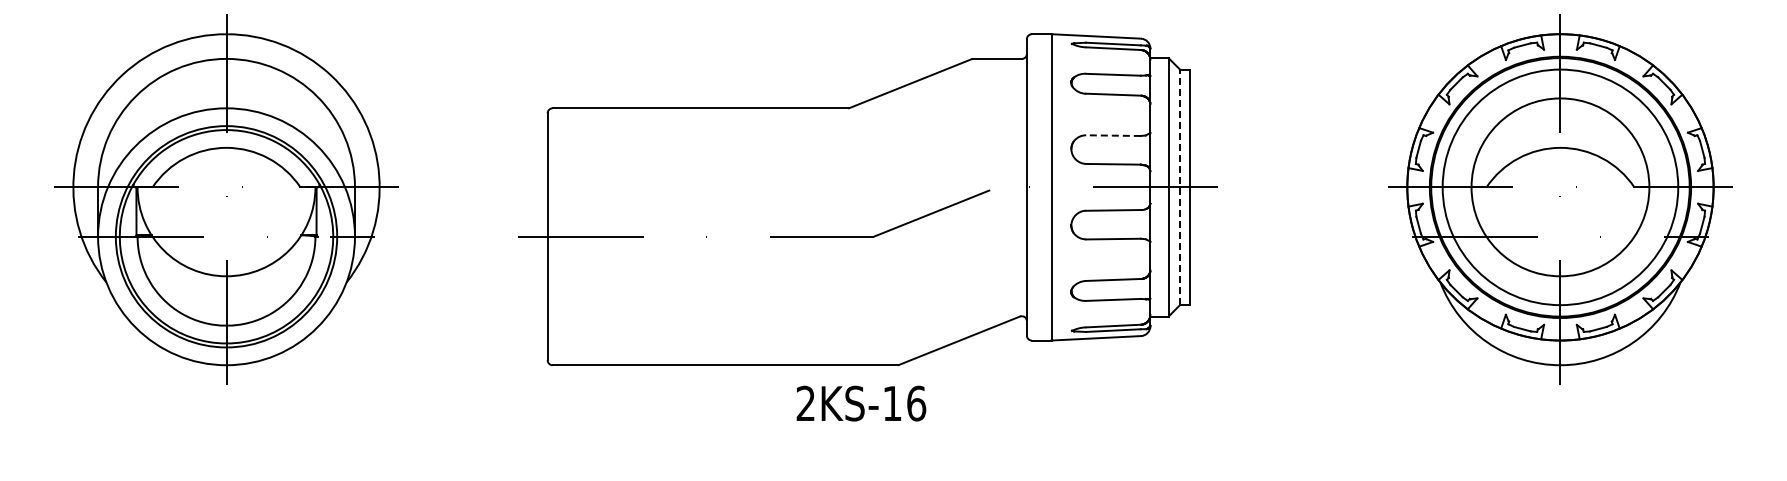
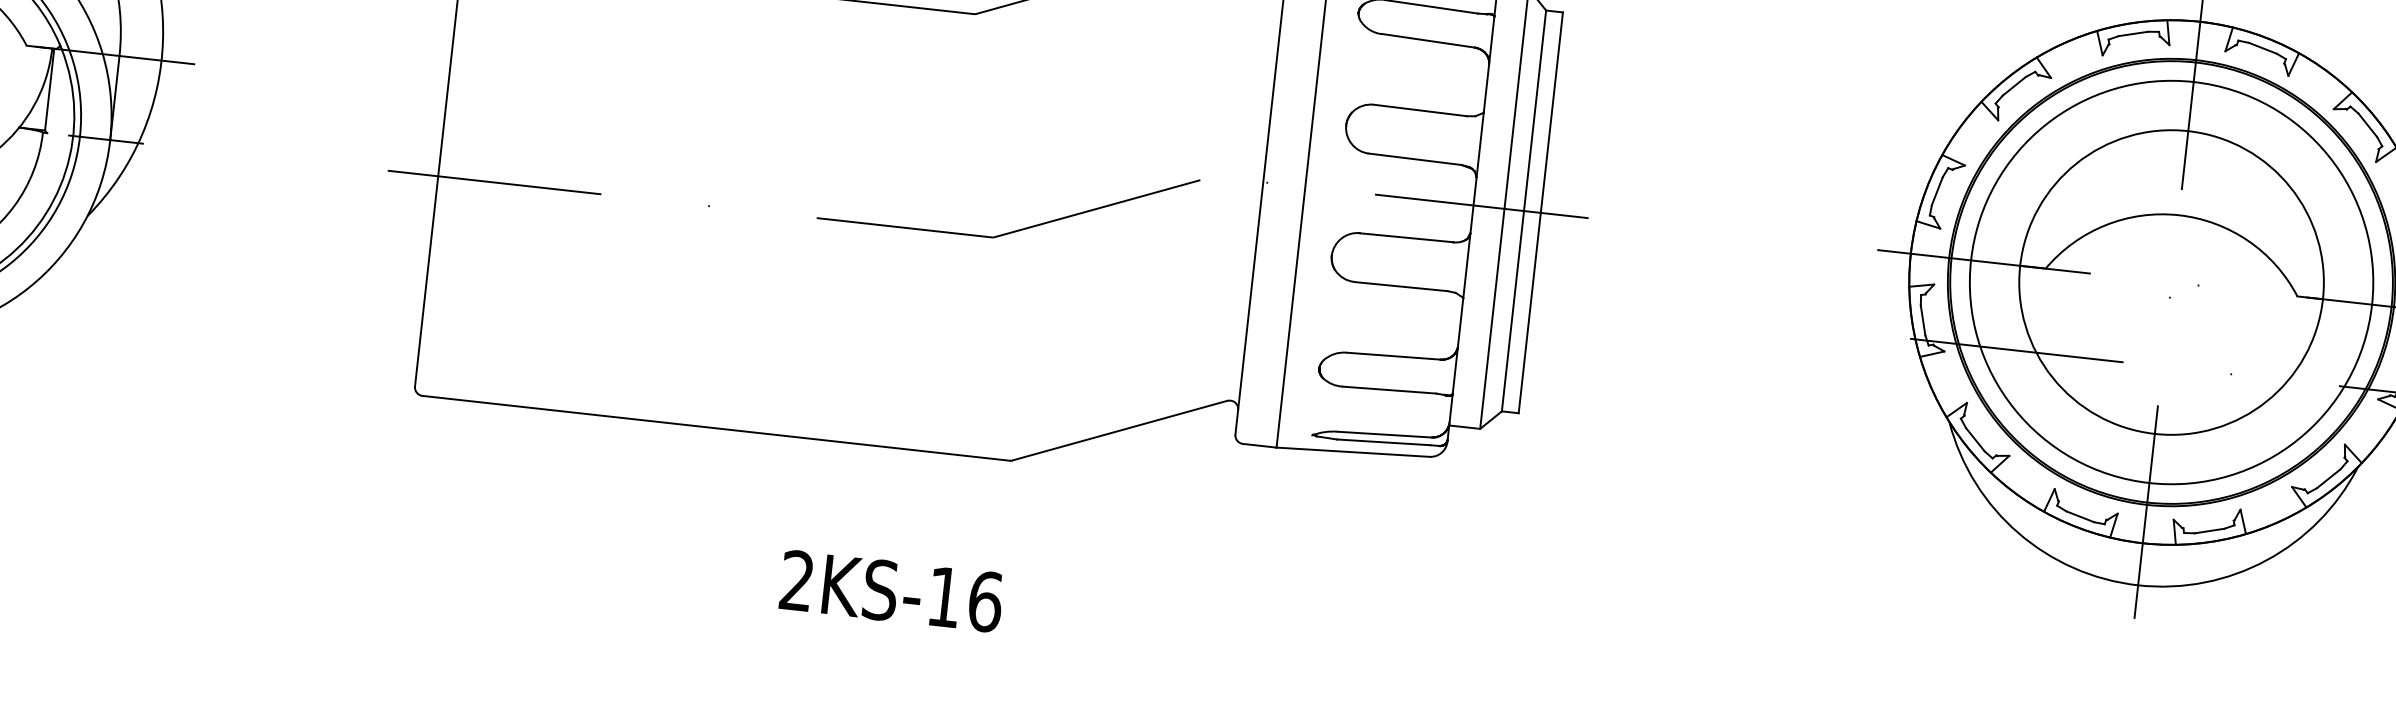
line: (1113, 135) -> (1420, 110), dashed -> solid
line: (1180, 187) -> (1524, 211), dashed -> solid
text: (861, 403) -> (891, 591), moved

